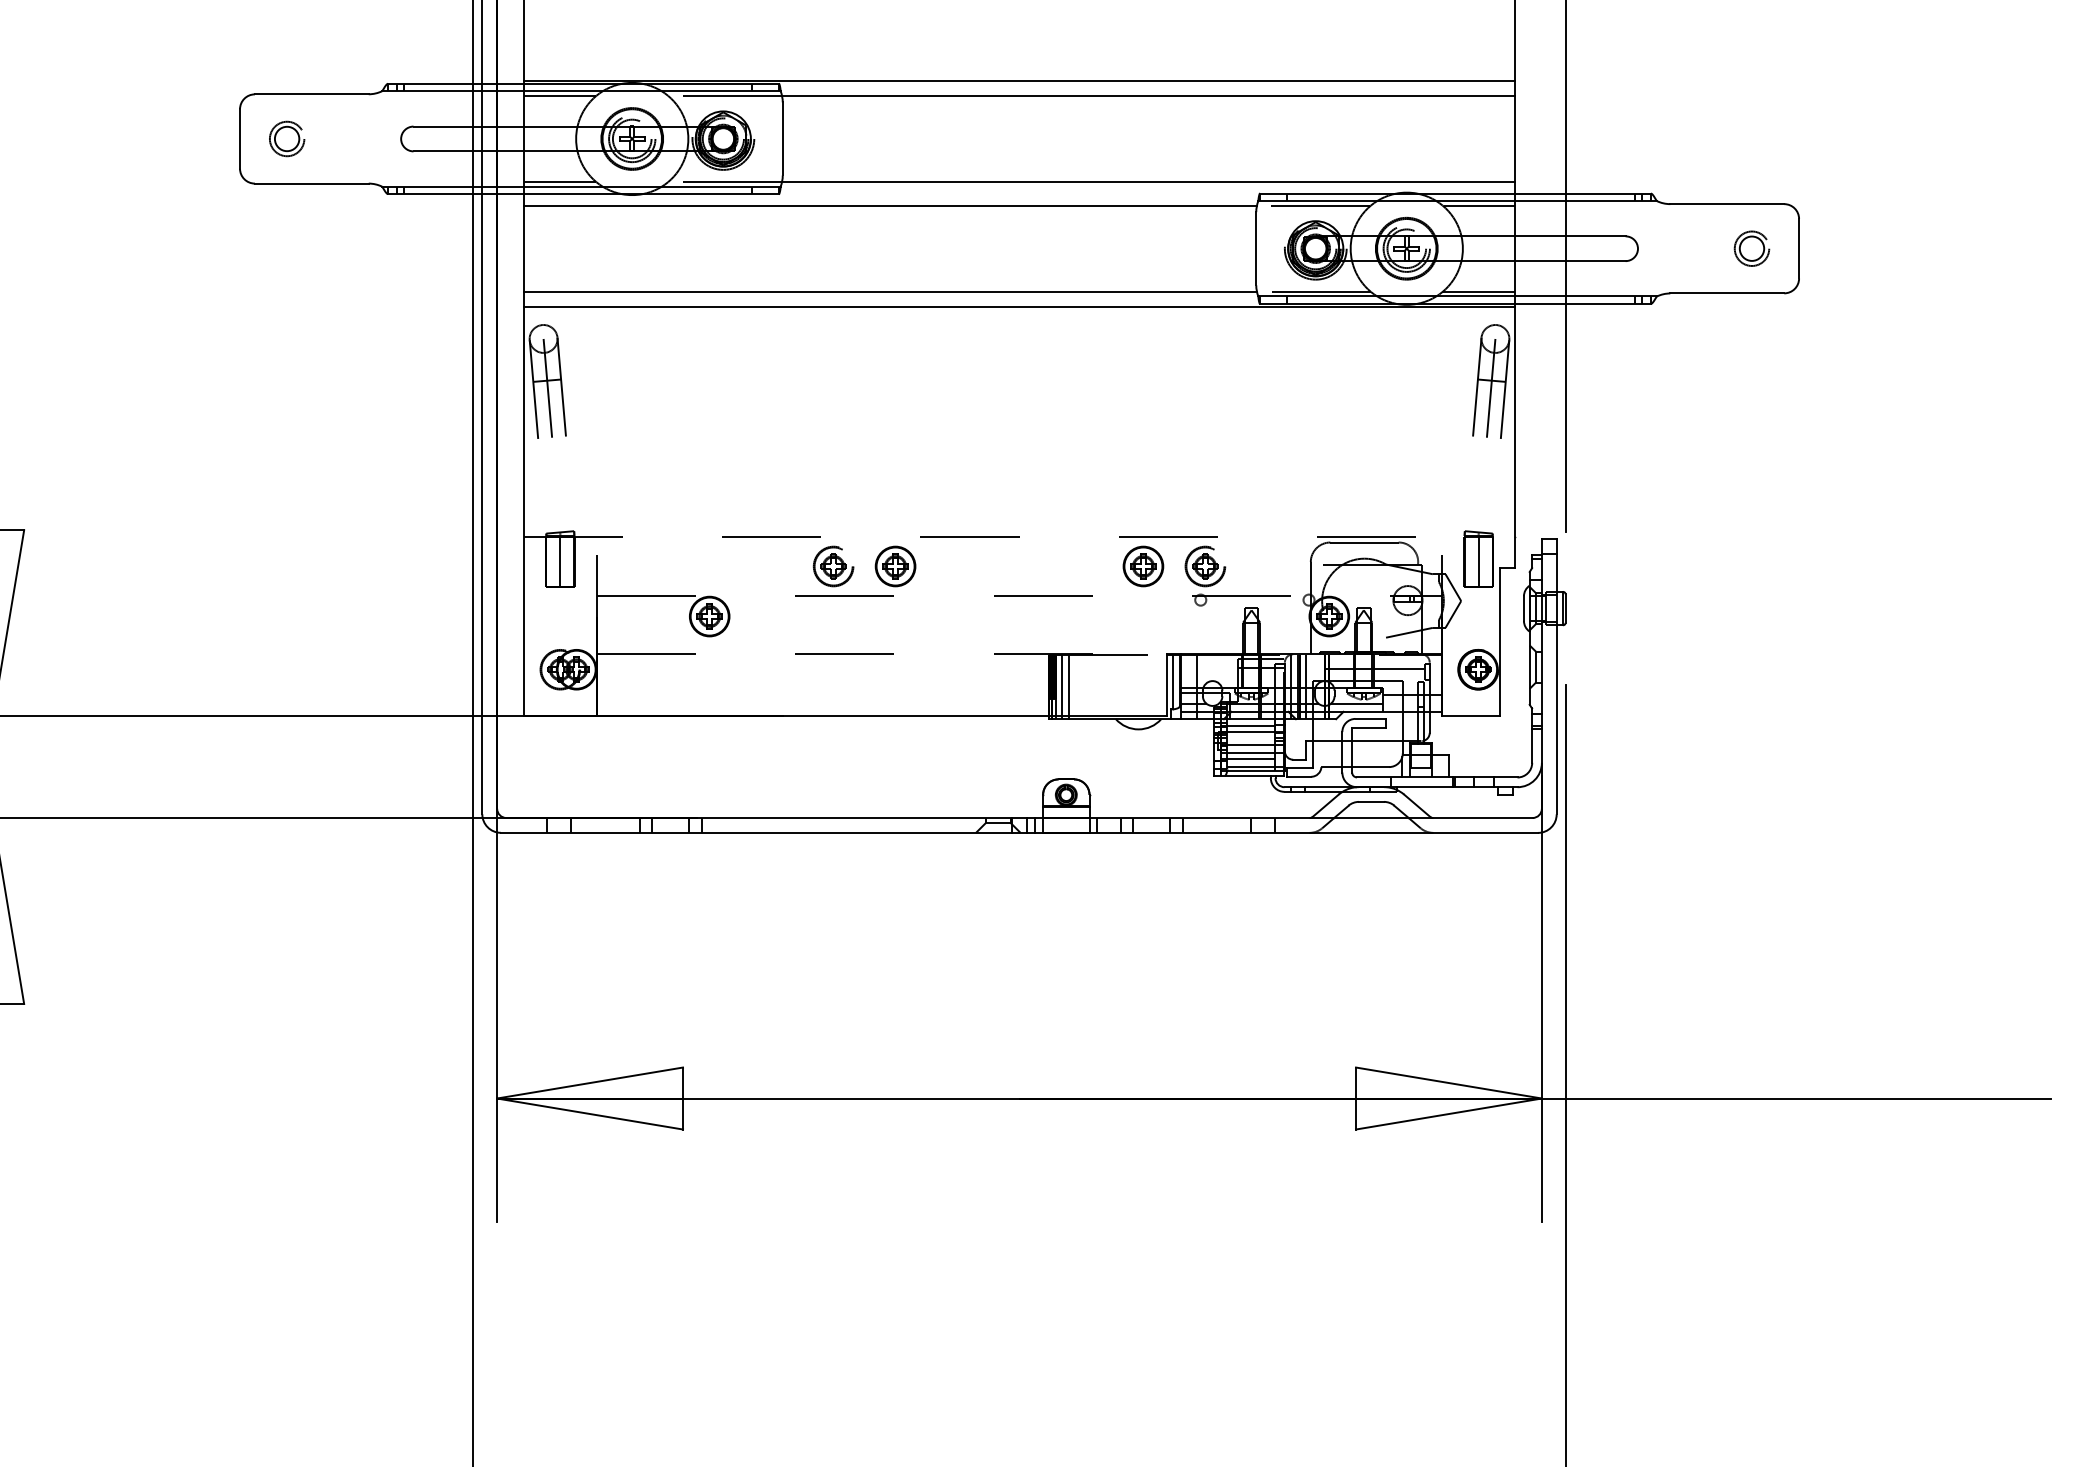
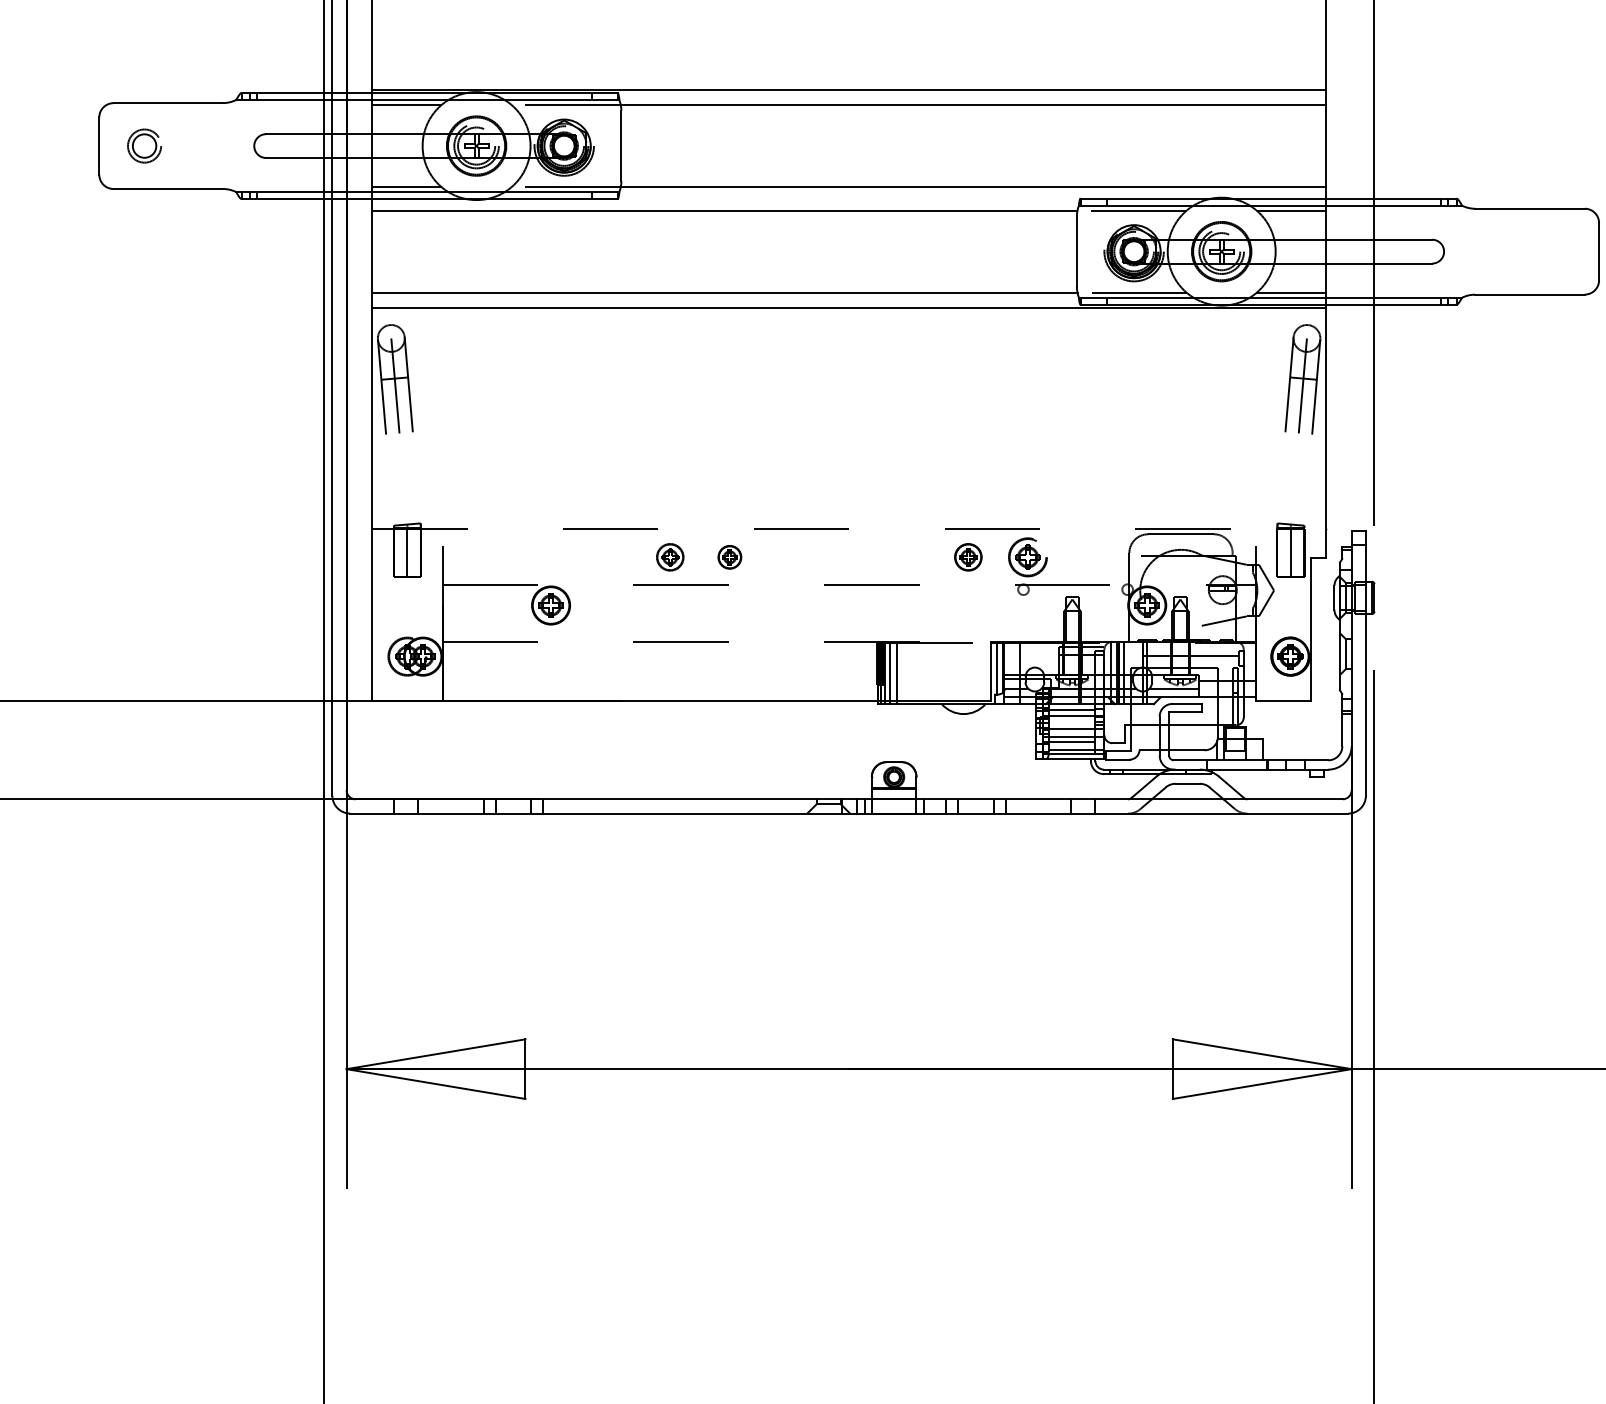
part: (1751, 248) -> (1553, 251), removed
part: (833, 566) -> (670, 557), size x0.7
part: (895, 566) -> (729, 557), size x0.6
part: (1143, 566) -> (968, 557), size x0.7

